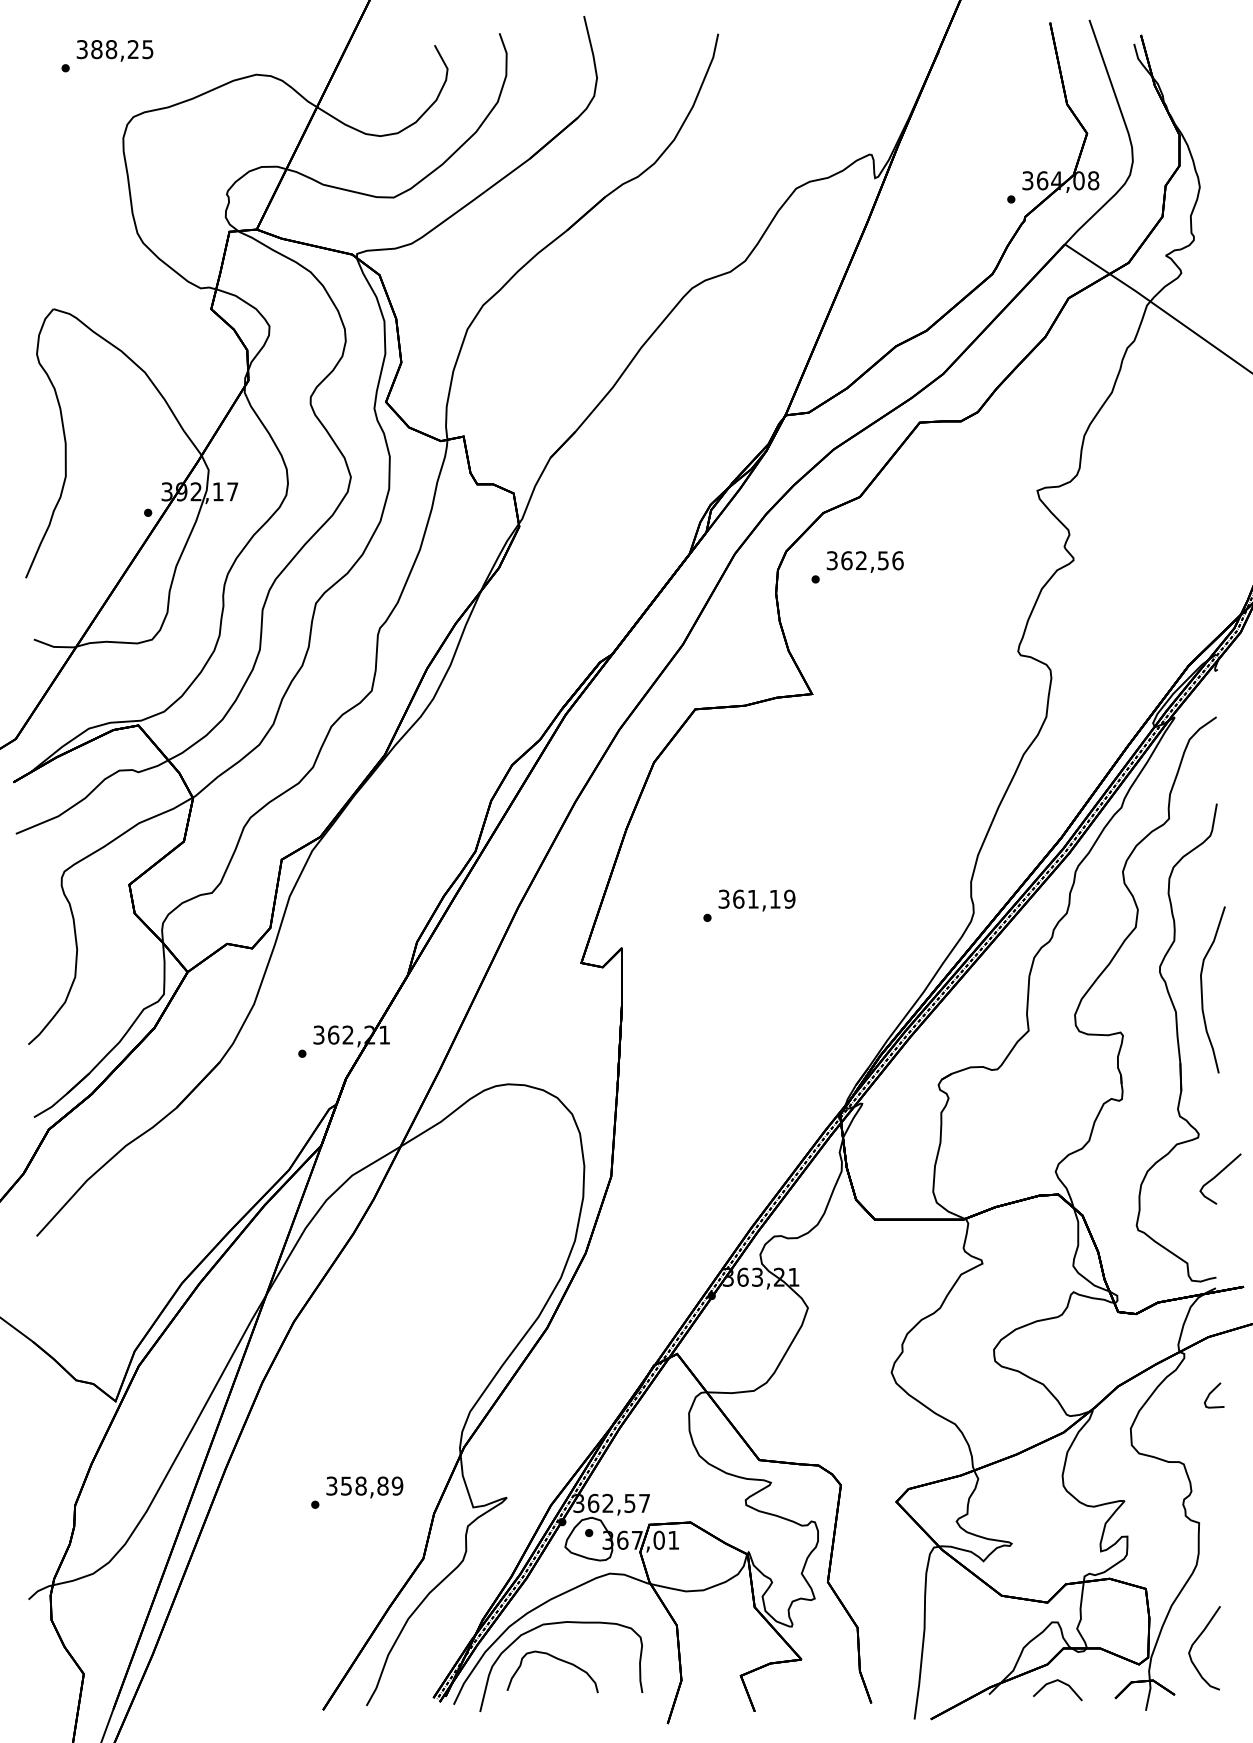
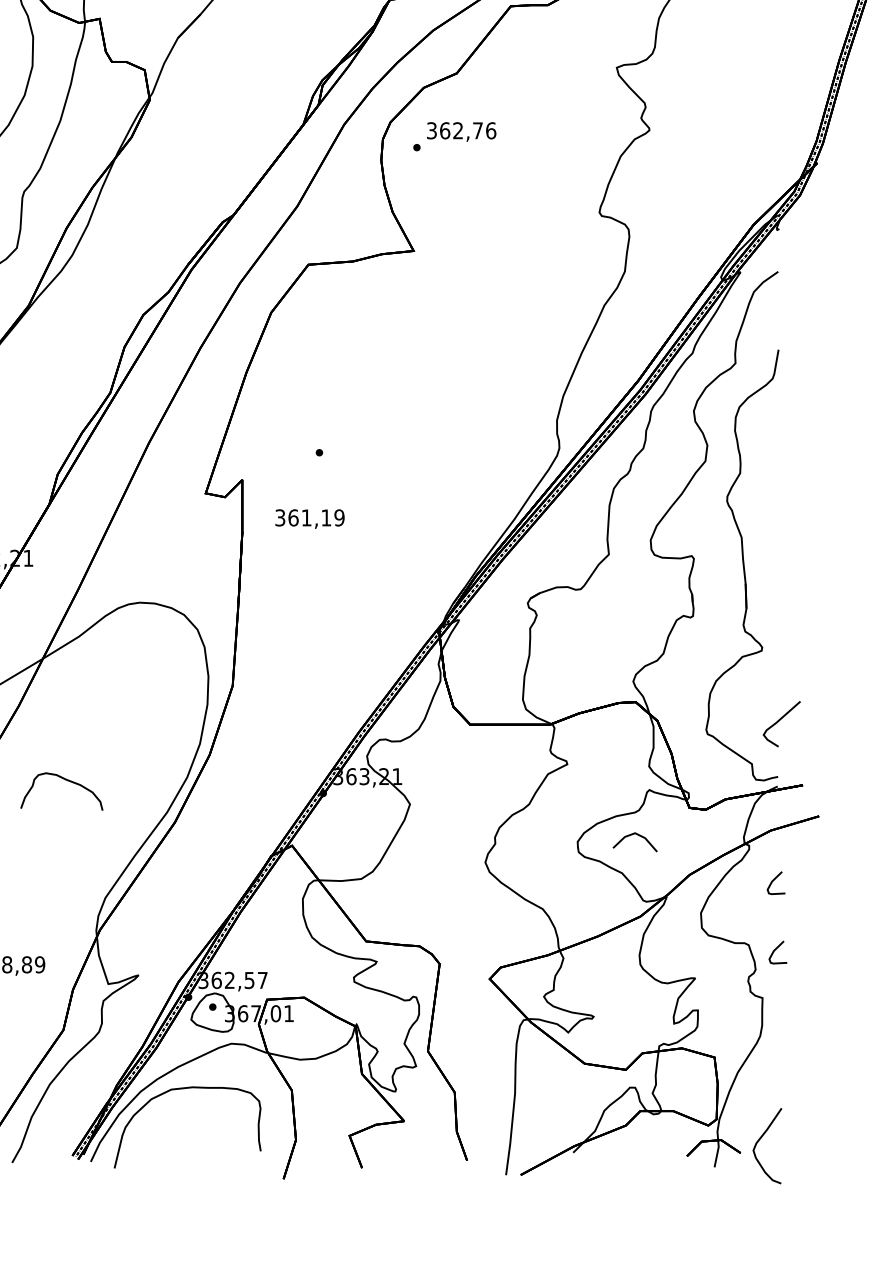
text: (882, 560) -> (477, 130), 362,56 -> 362,76
text: (756, 900) -> (309, 519), moved
curve: (1202, 989) -> (765, 517), removed
curve: (1218, 1175) -> (780, 720), moved
curve: (1213, 1470) -> (775, 950), added
curve: (1197, 1640) -> (761, 1139), moved
curve: (556, 1659) -> (65, 780), moved
line: (1054, 1682) -> (632, 835), moved

